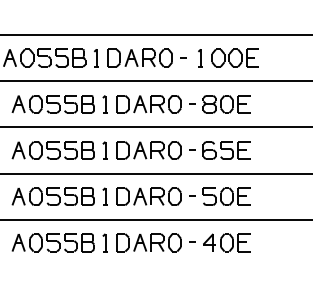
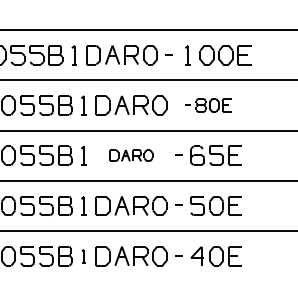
part: (219, 104) -> (208, 105), size x0.7
part: (148, 150) -> (131, 155), size x0.6
part: (104, 242) -> (83, 255), size x0.7

